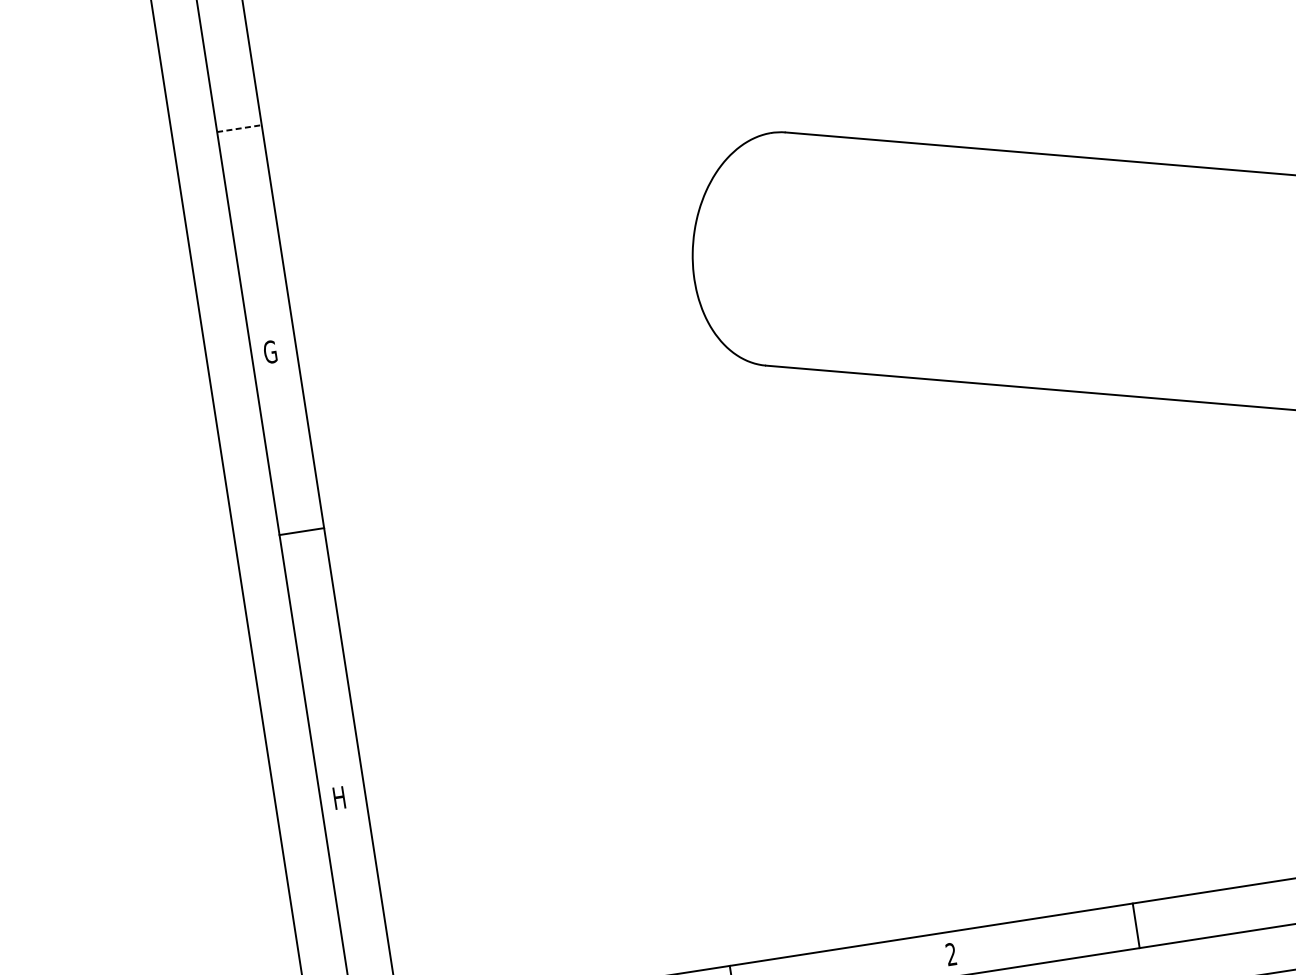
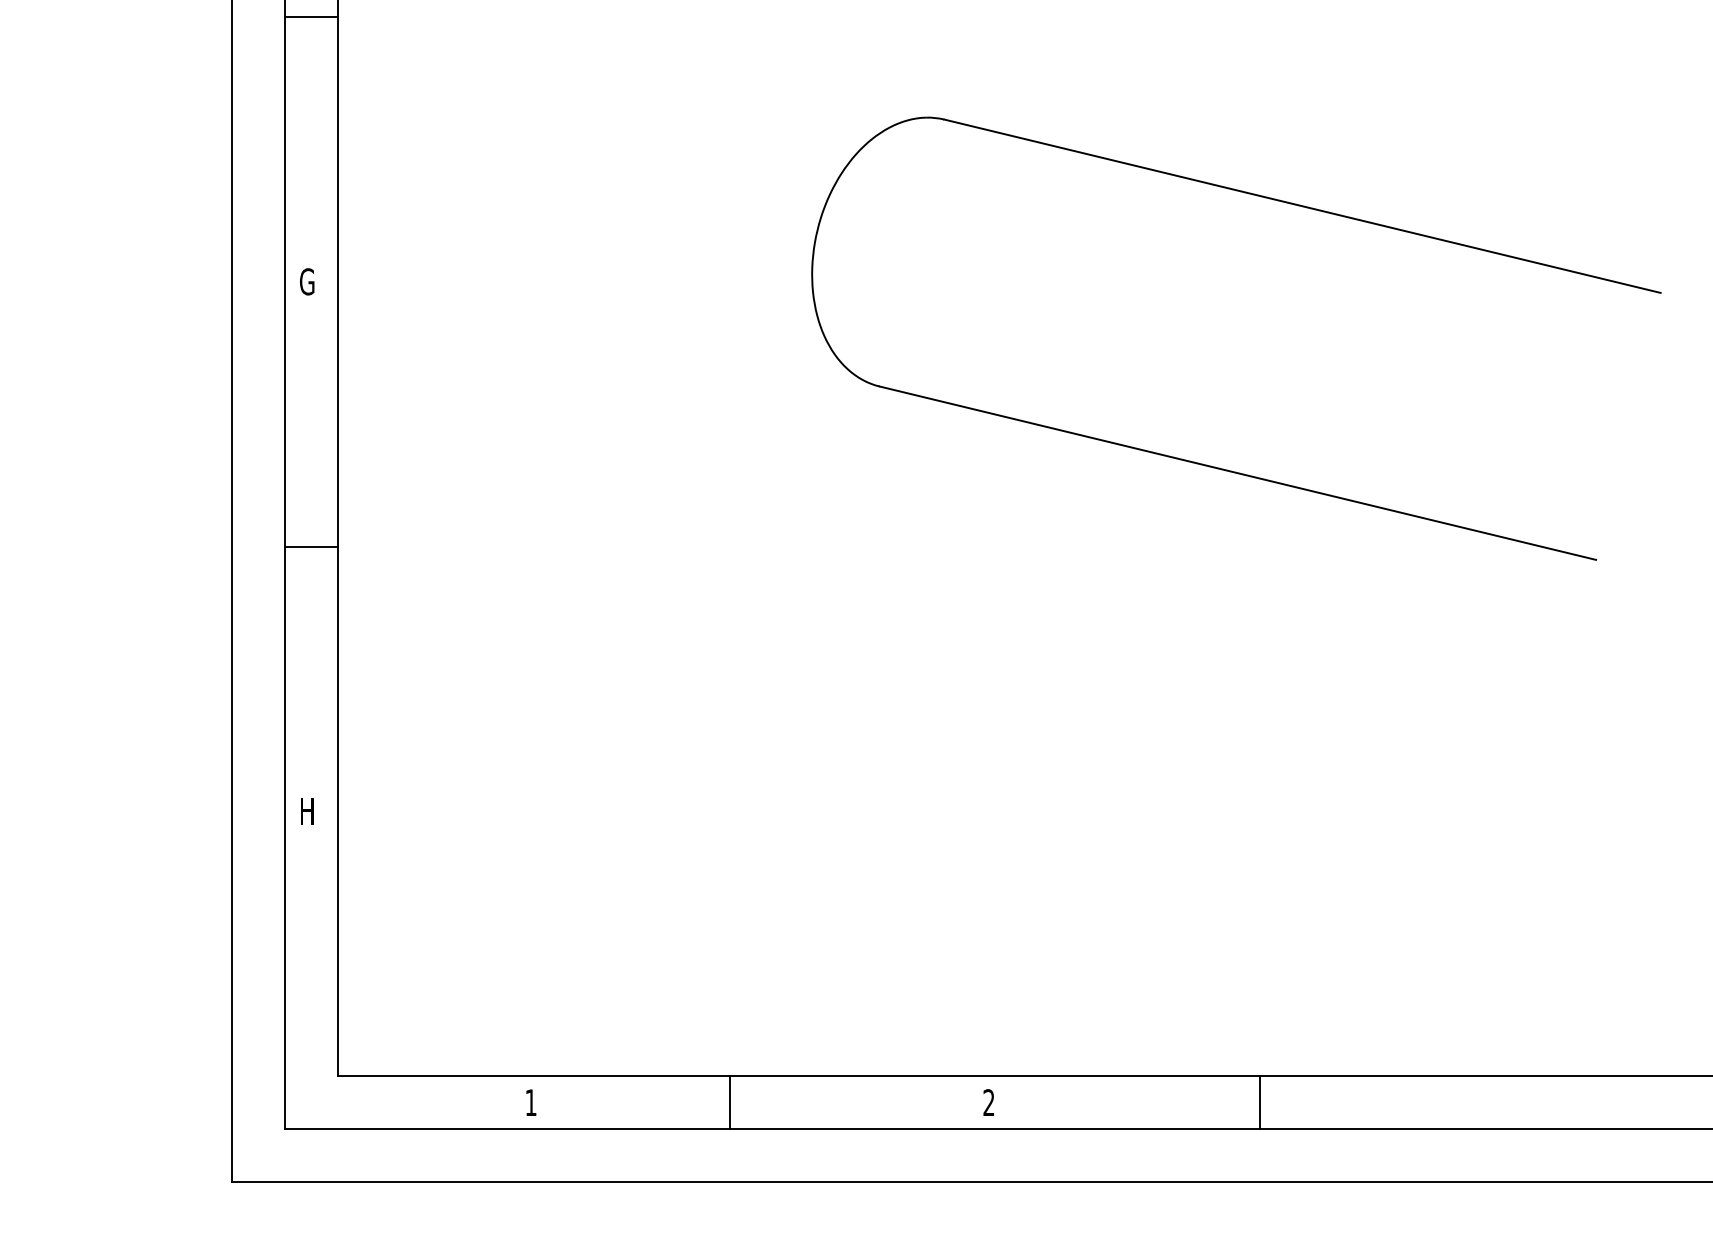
line: (240, 128) -> (312, 17), dashed -> solid
line: (301, 531) -> (311, 546), moved
line: (1136, 925) -> (1259, 1102), moved

